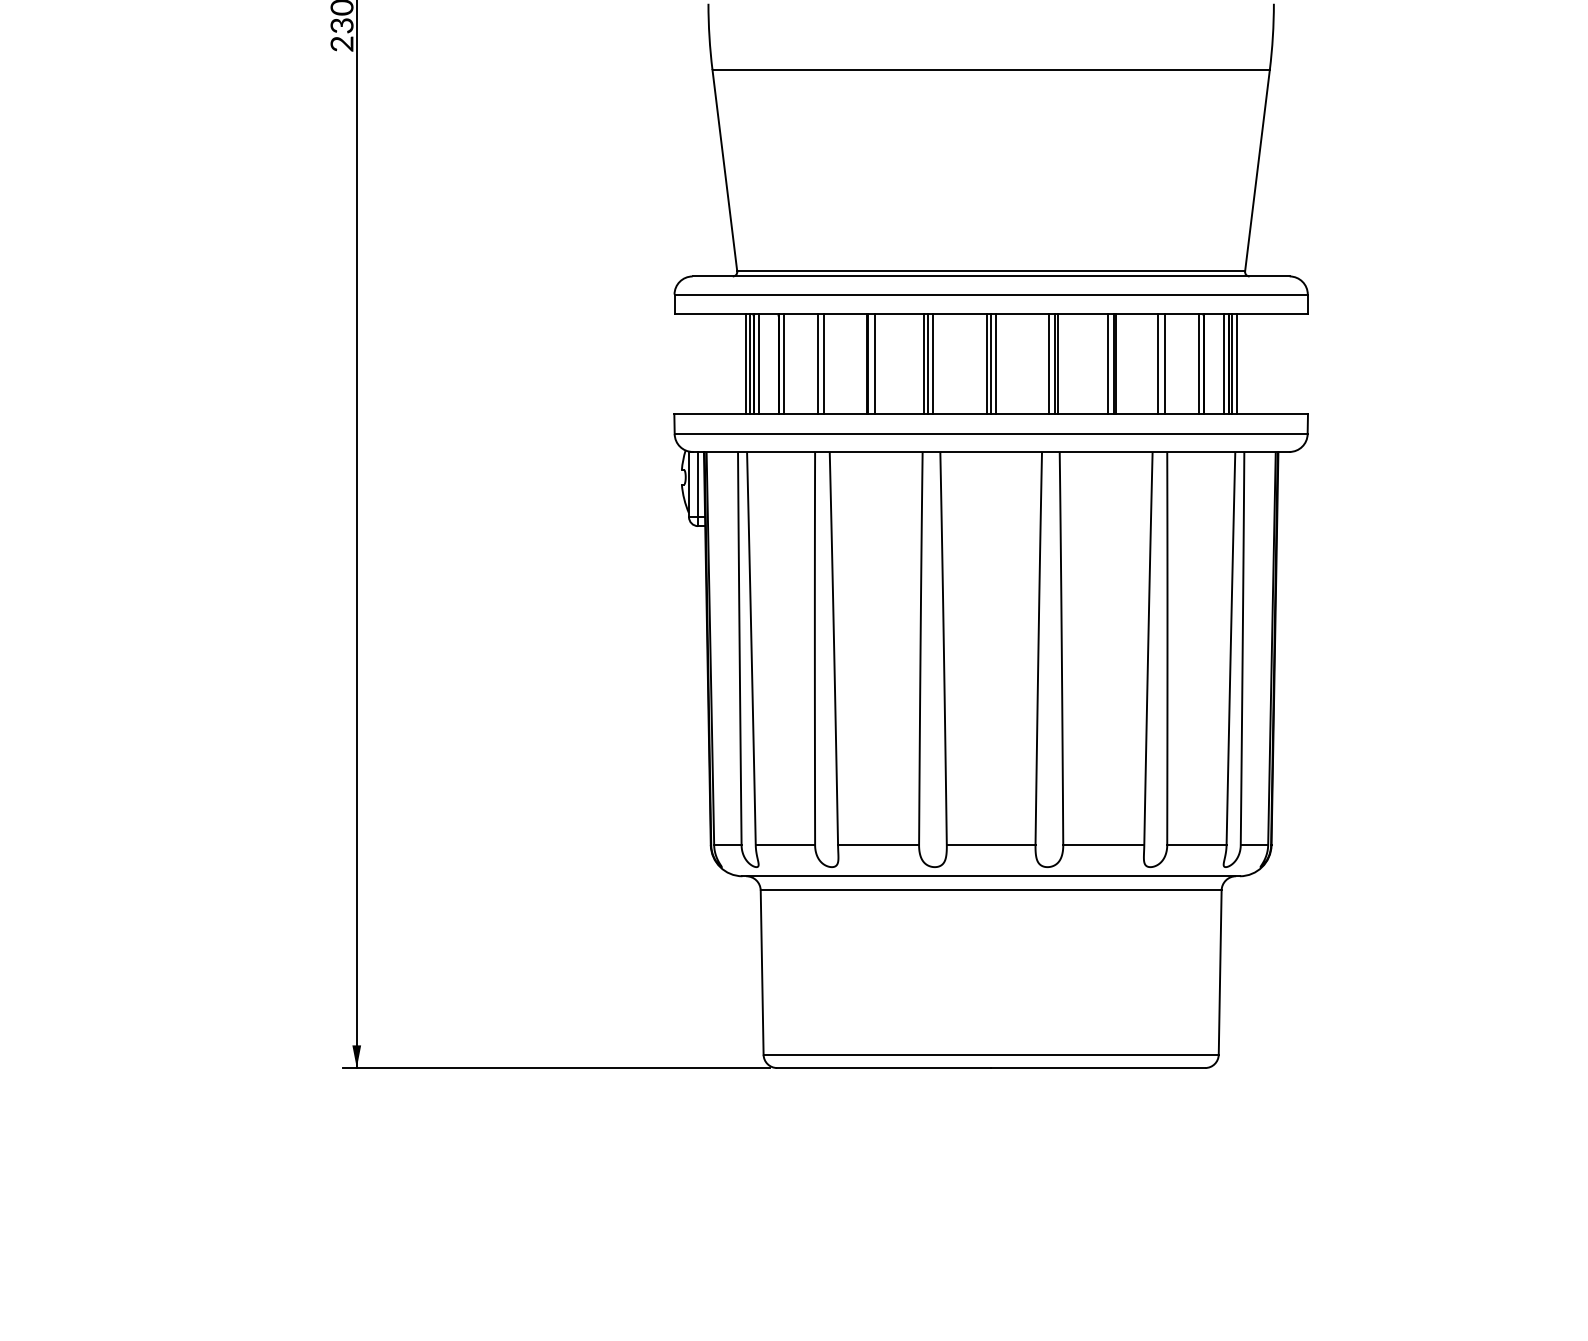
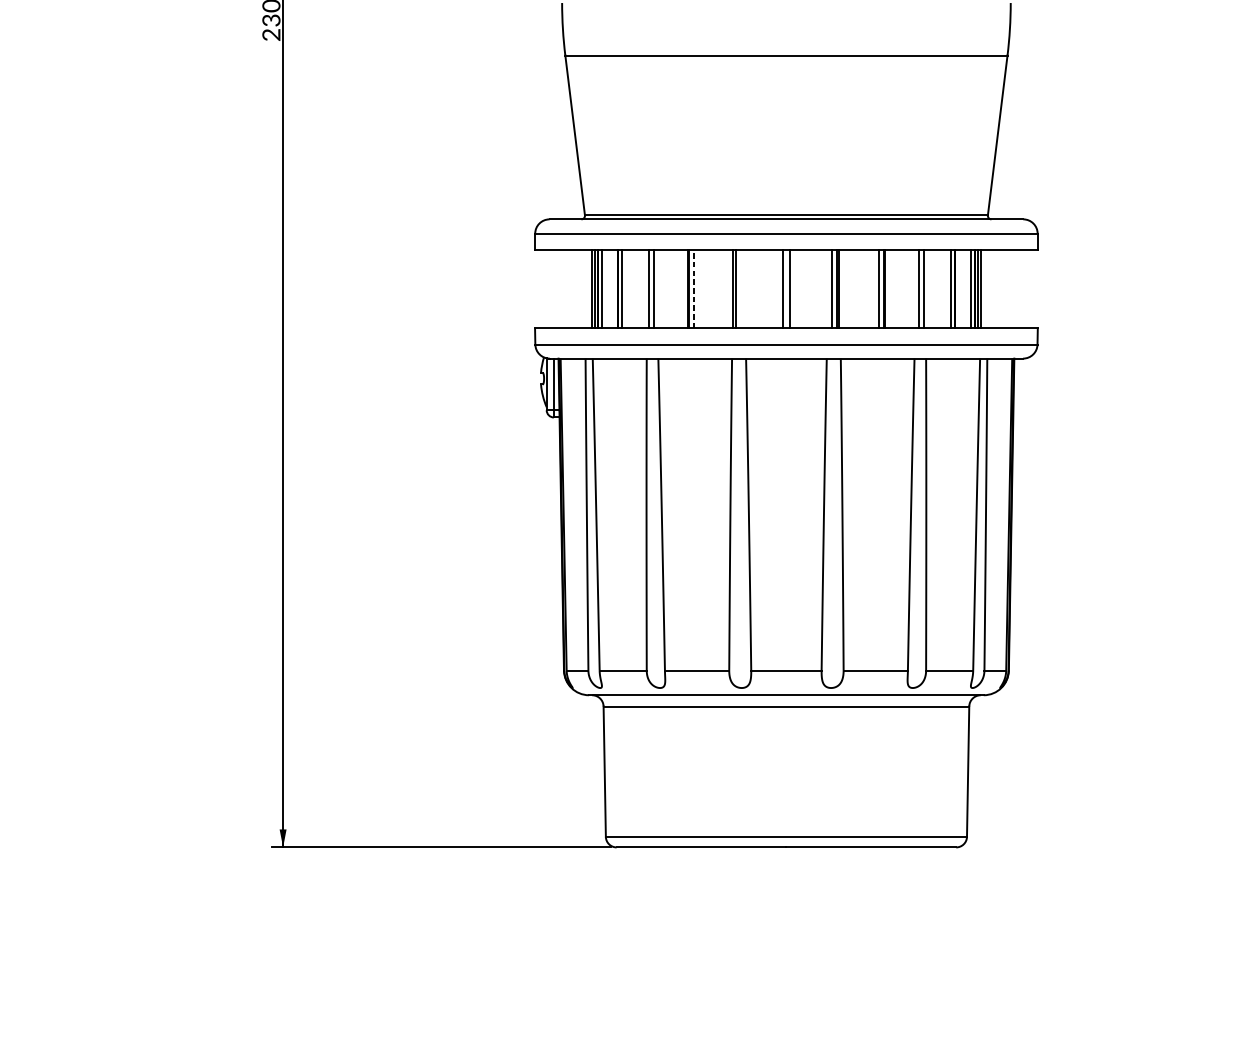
line: (933, 363) -> (740, 288), removed
line: (991, 363) -> (786, 288), removed
line: (874, 364) -> (693, 289), solid -> dashed

